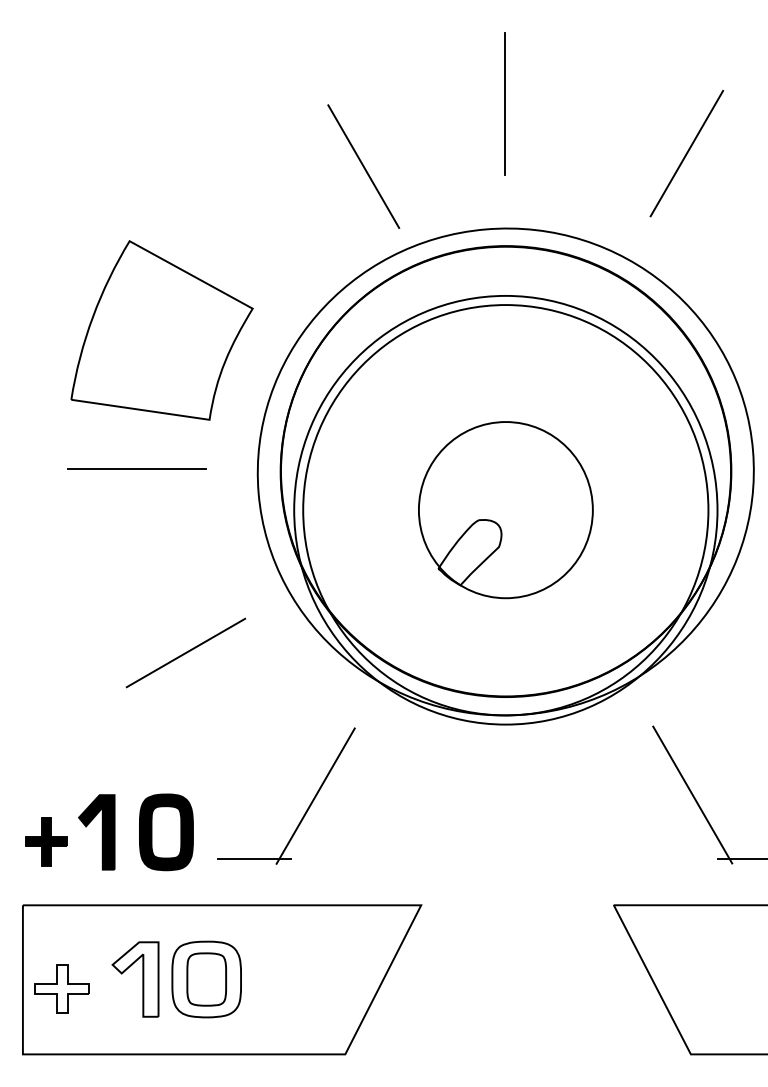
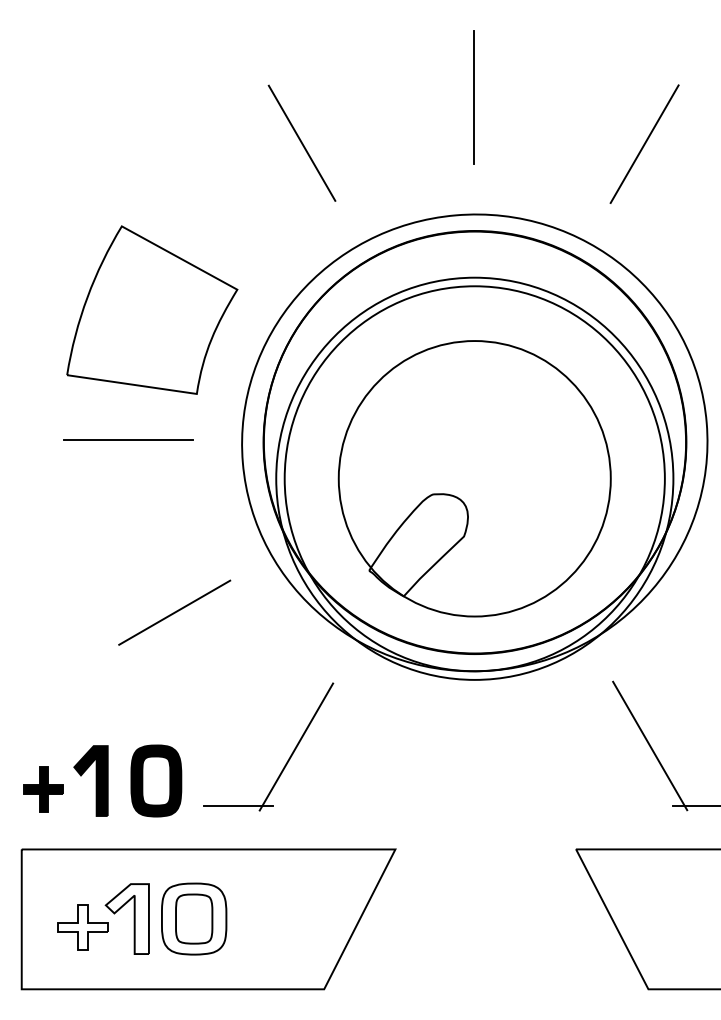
line: (363, 166) -> (301, 143), moved
part: (505, 509) -> (474, 478), size x1.67
part: (61, 988) -> (82, 927), moved

